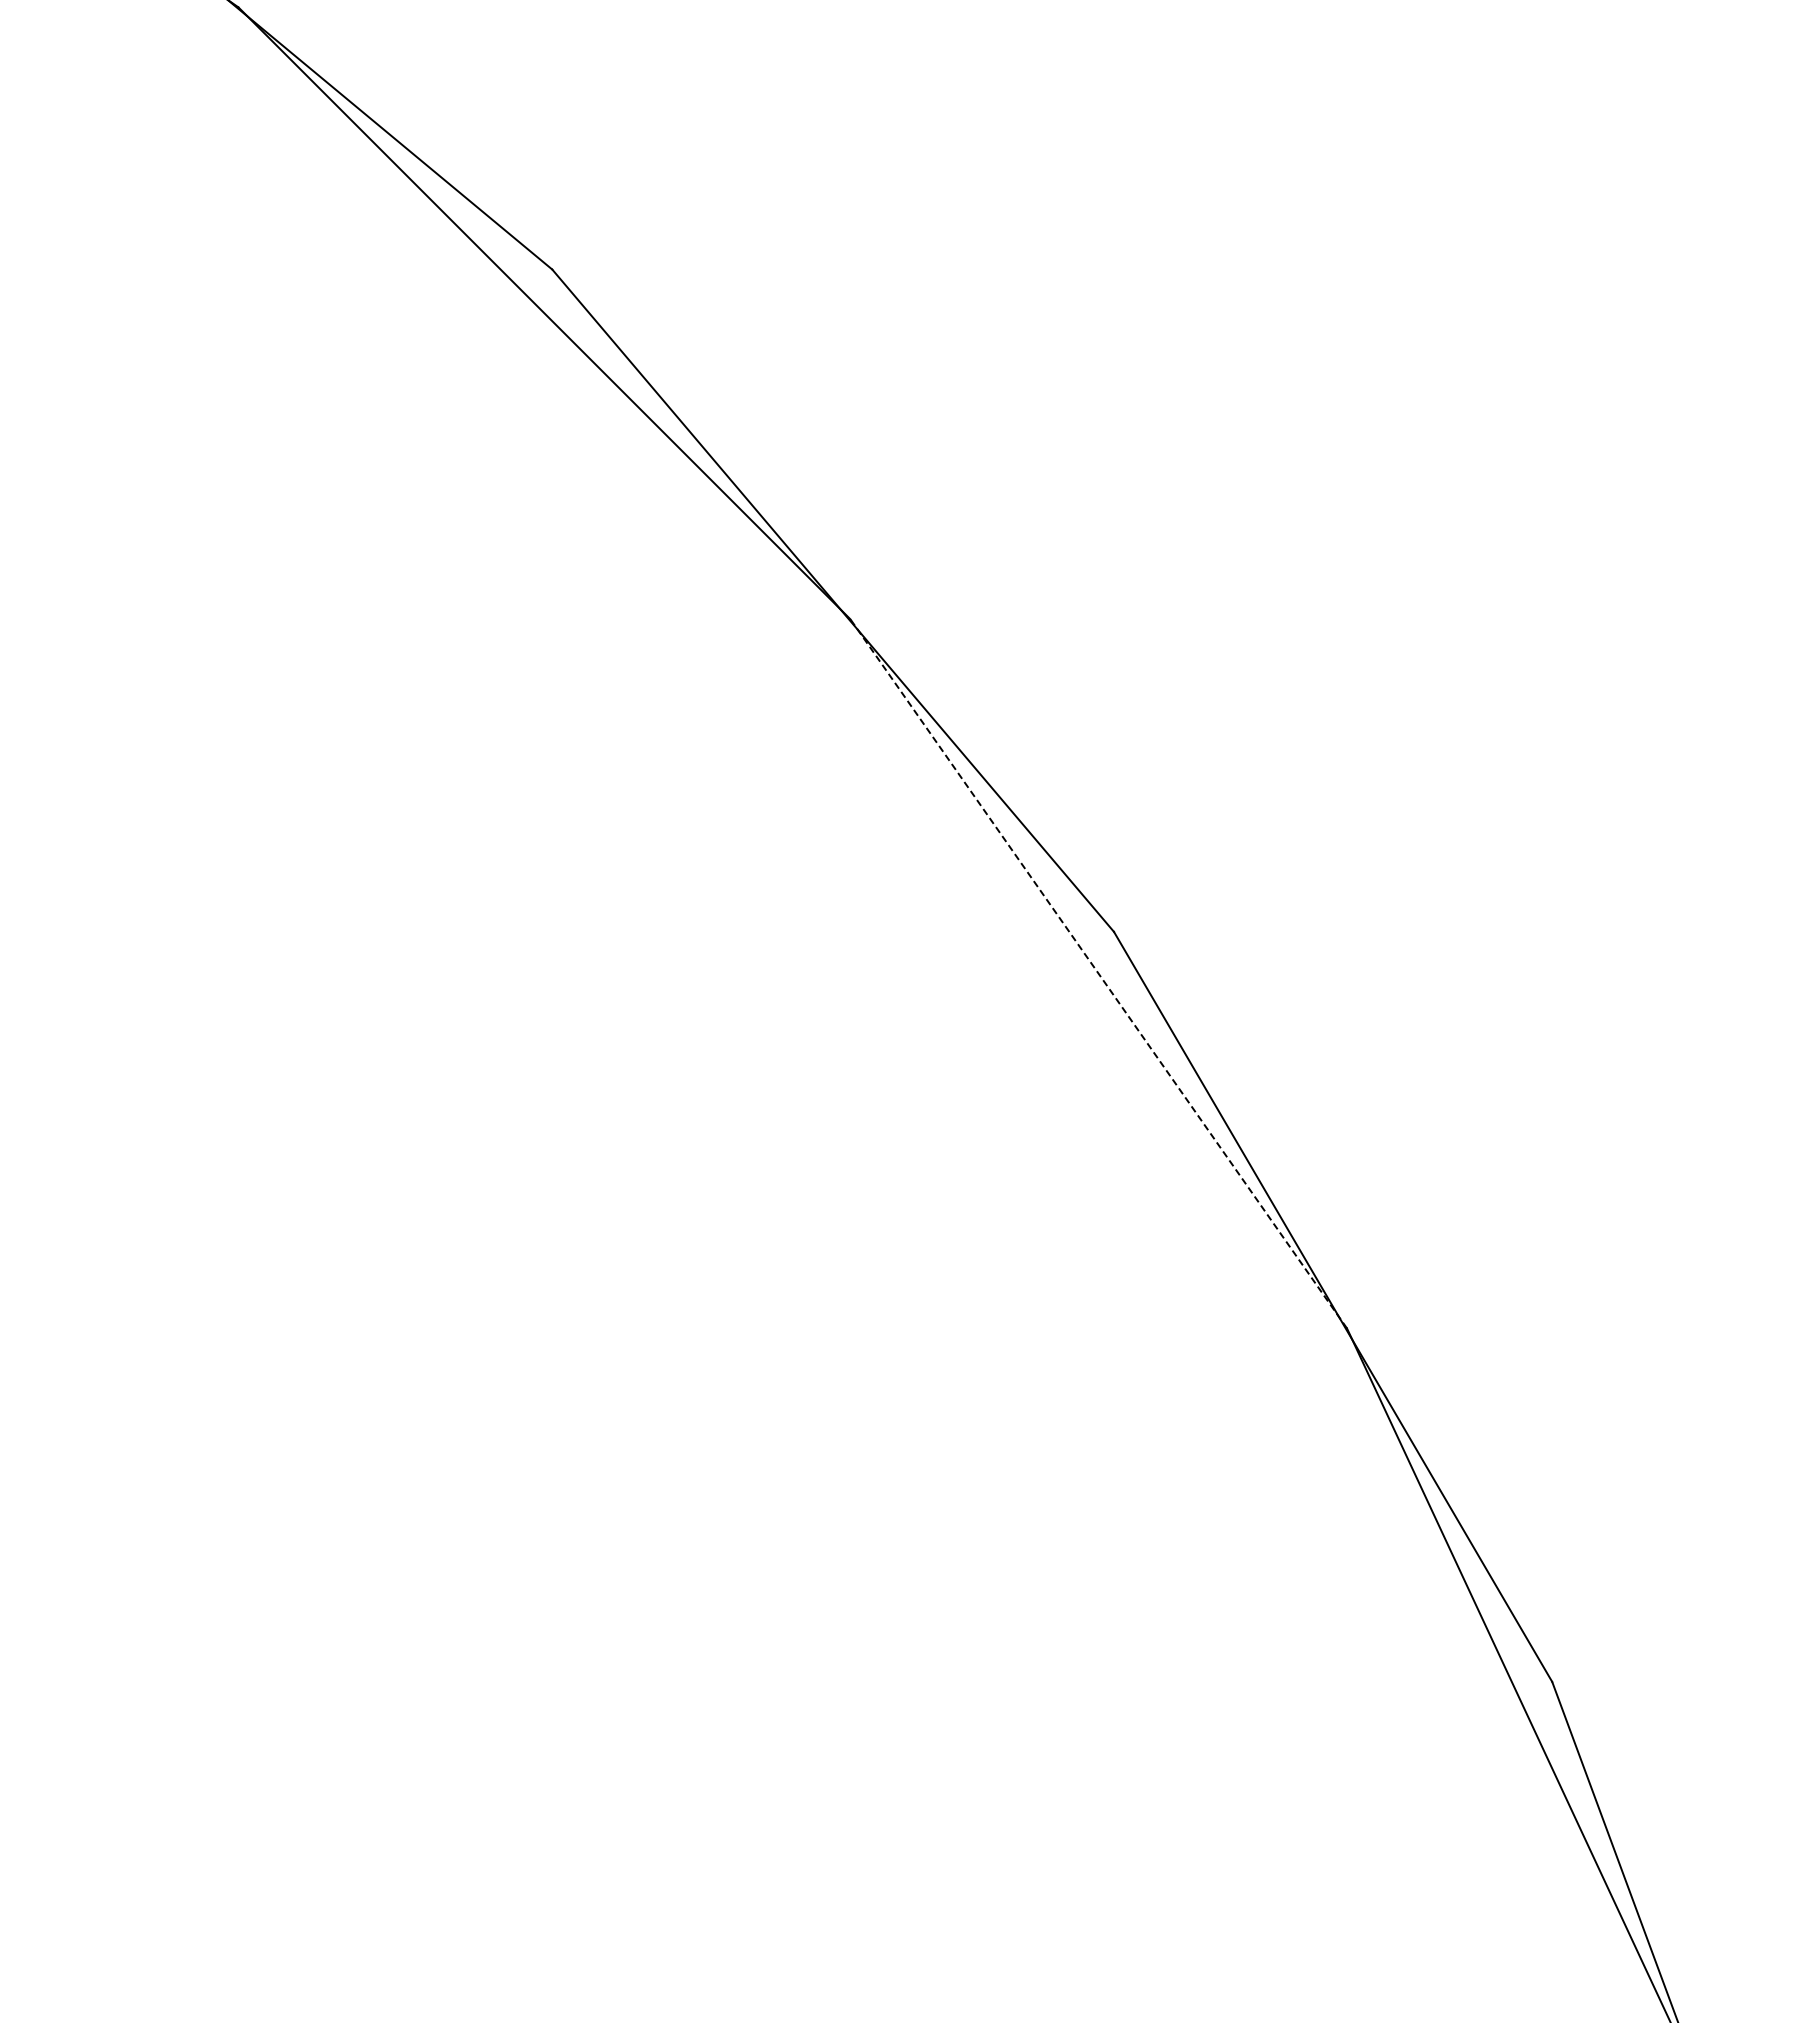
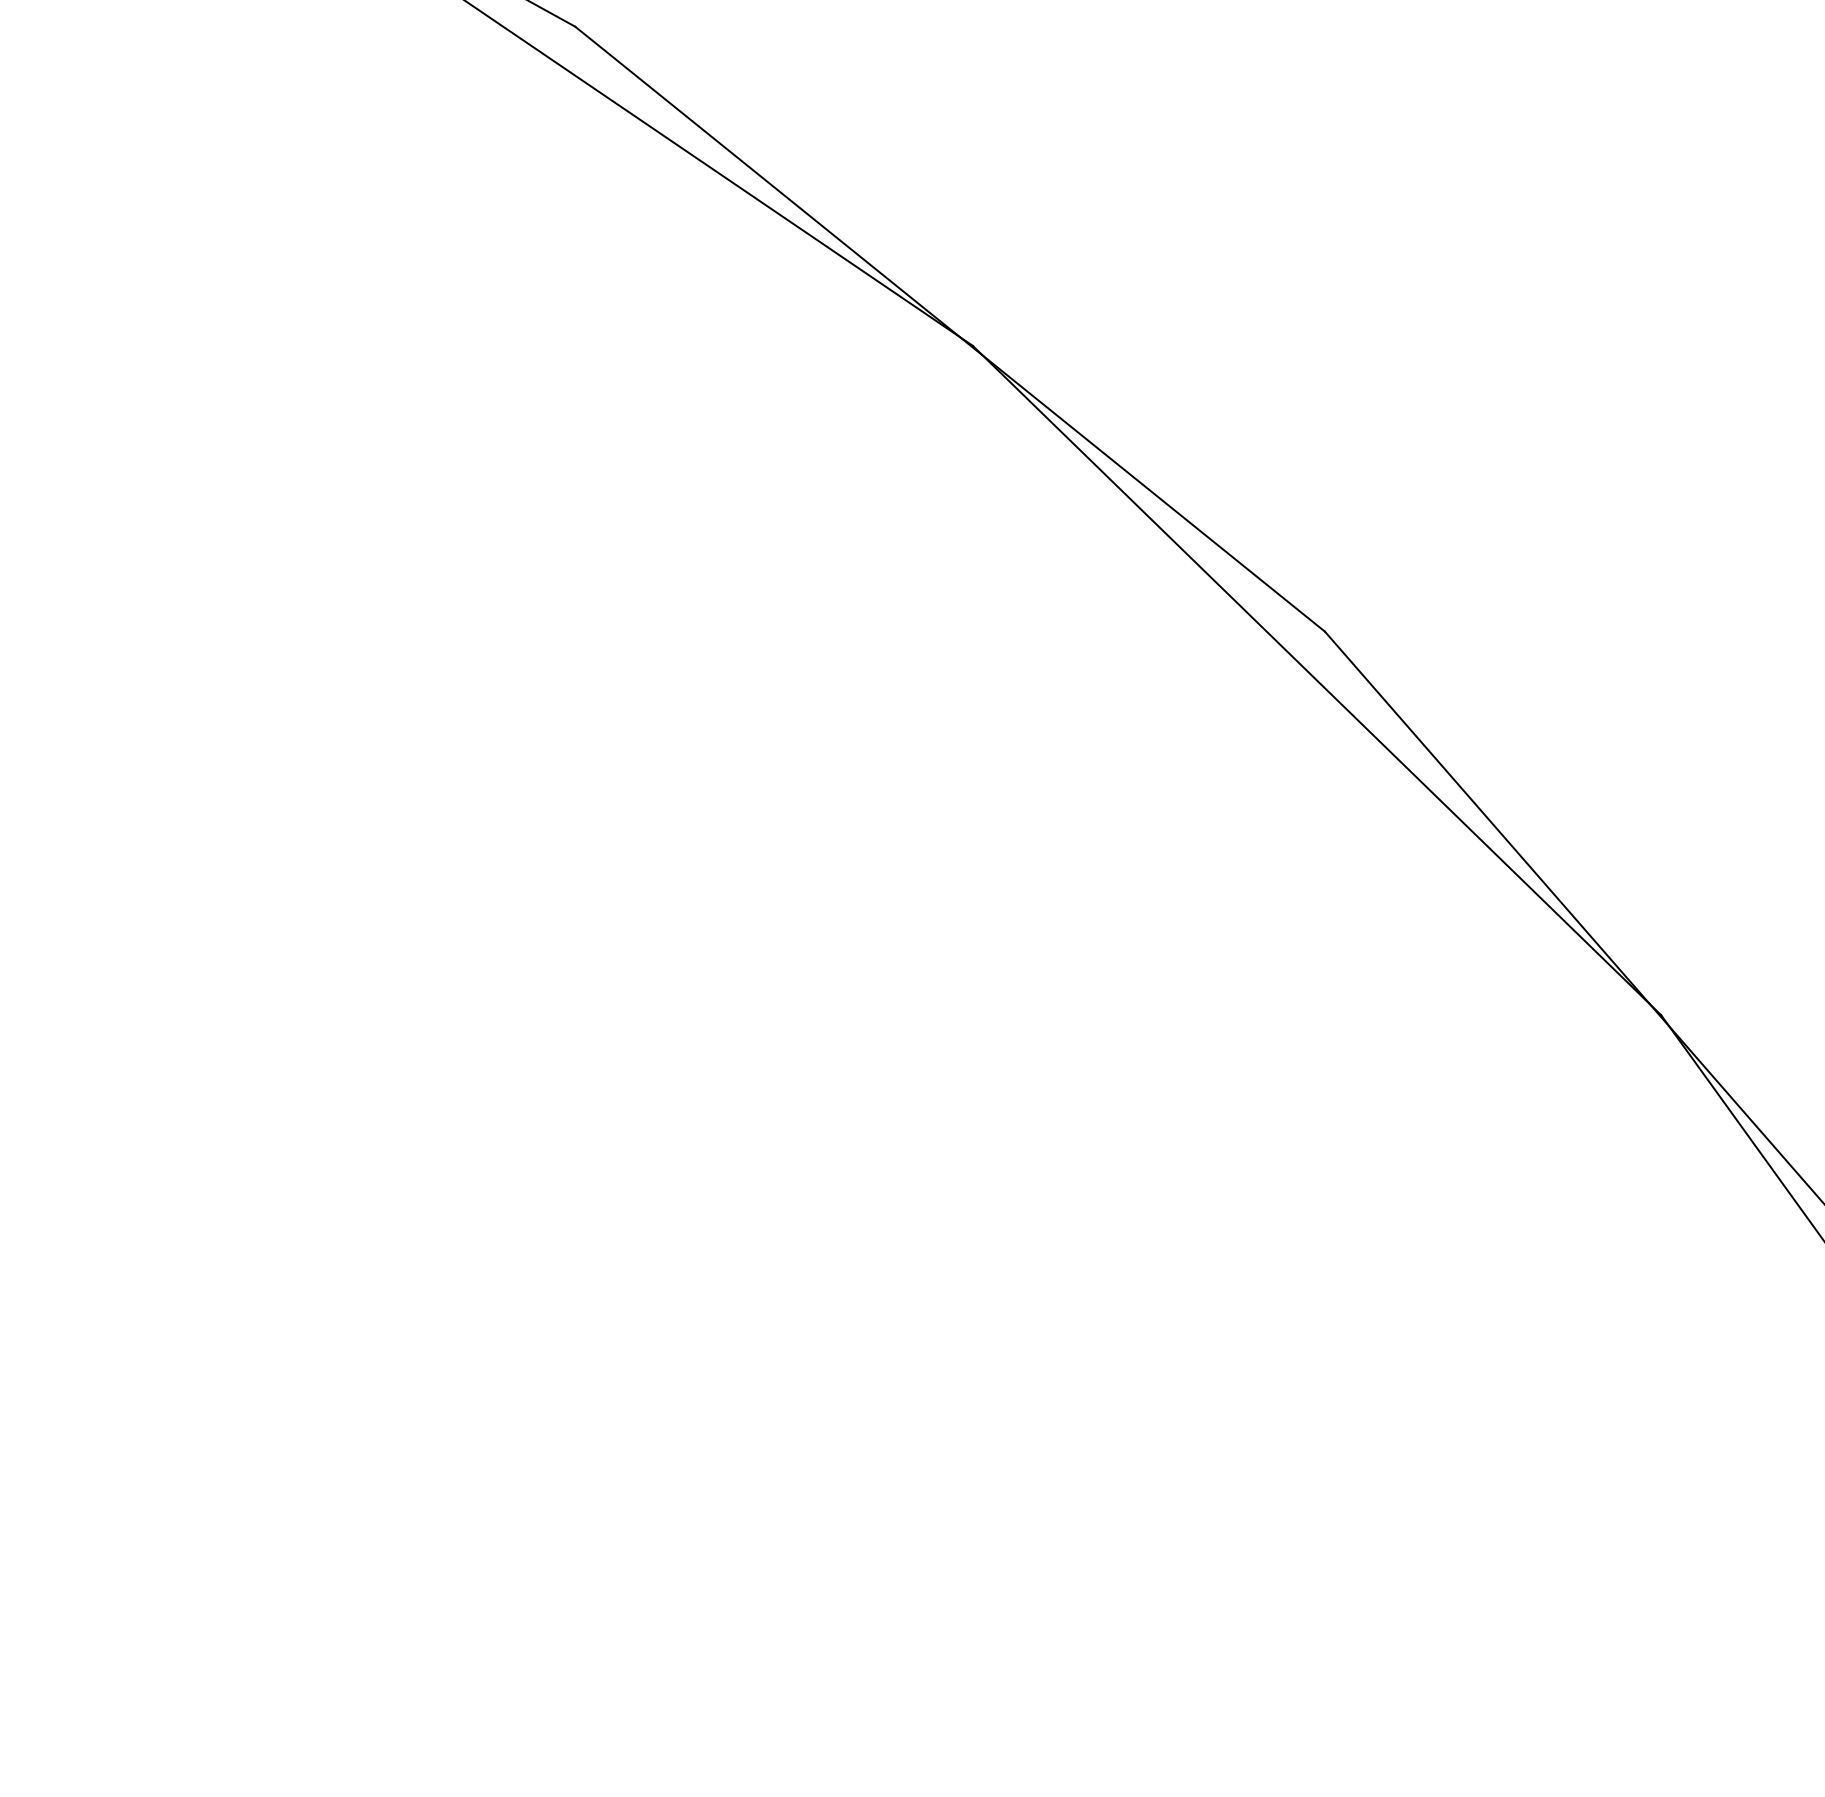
line: (1098, 973) -> (1316, 680), dashed -> solid

